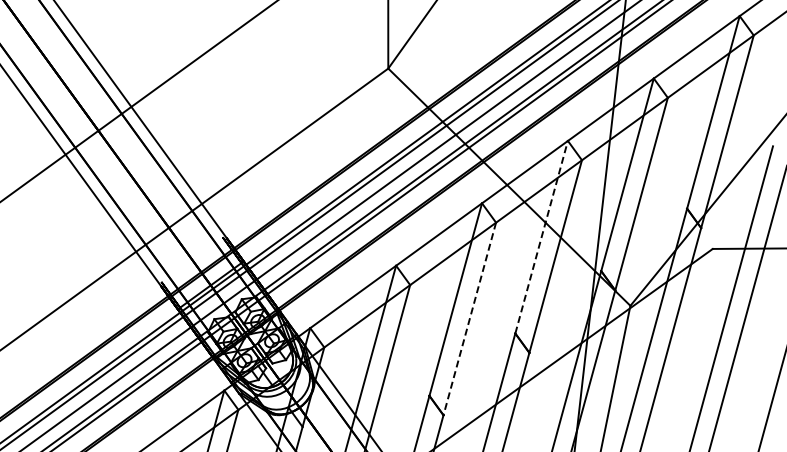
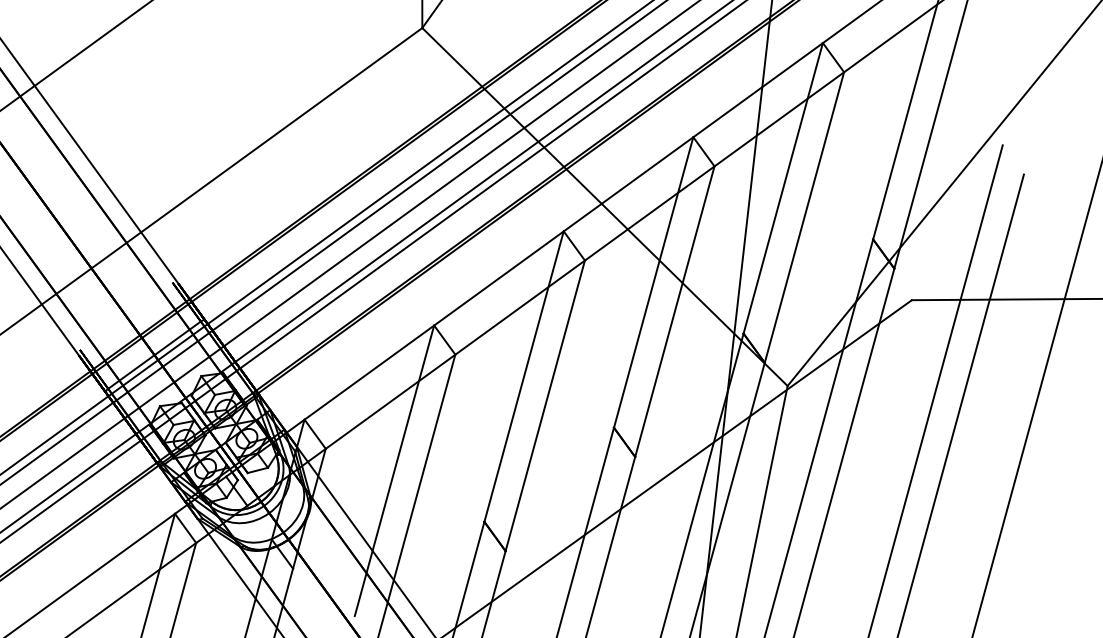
line: (541, 237) -> (653, 282), dashed -> solid
line: (469, 318) -> (544, 405), dashed -> solid

